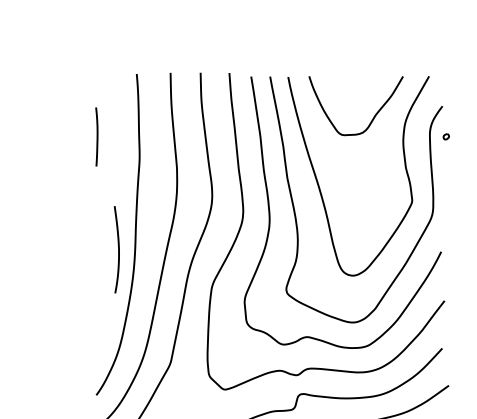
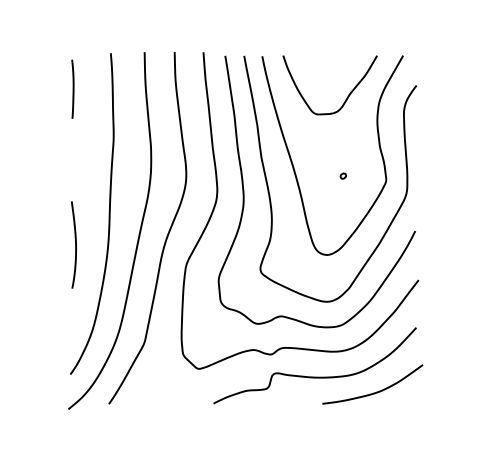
line: (96, 136) -> (72, 88), moved
part: (445, 136) -> (342, 175), moved
curve: (118, 249) -> (75, 244), moved

